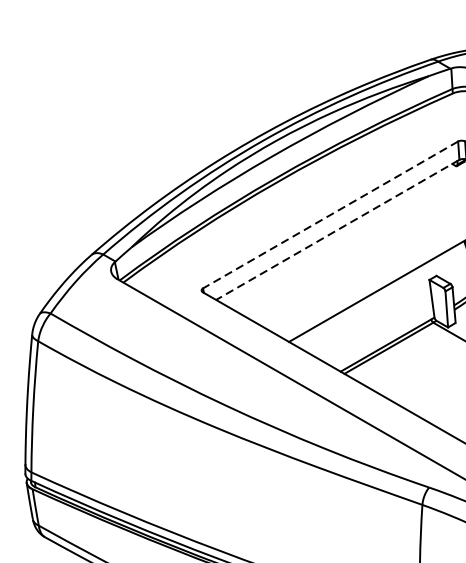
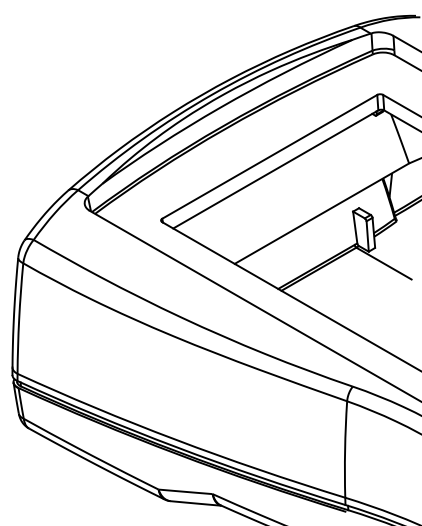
line: (330, 215) -> (269, 157), dashed -> solid
line: (337, 229) -> (275, 169), dashed -> solid

